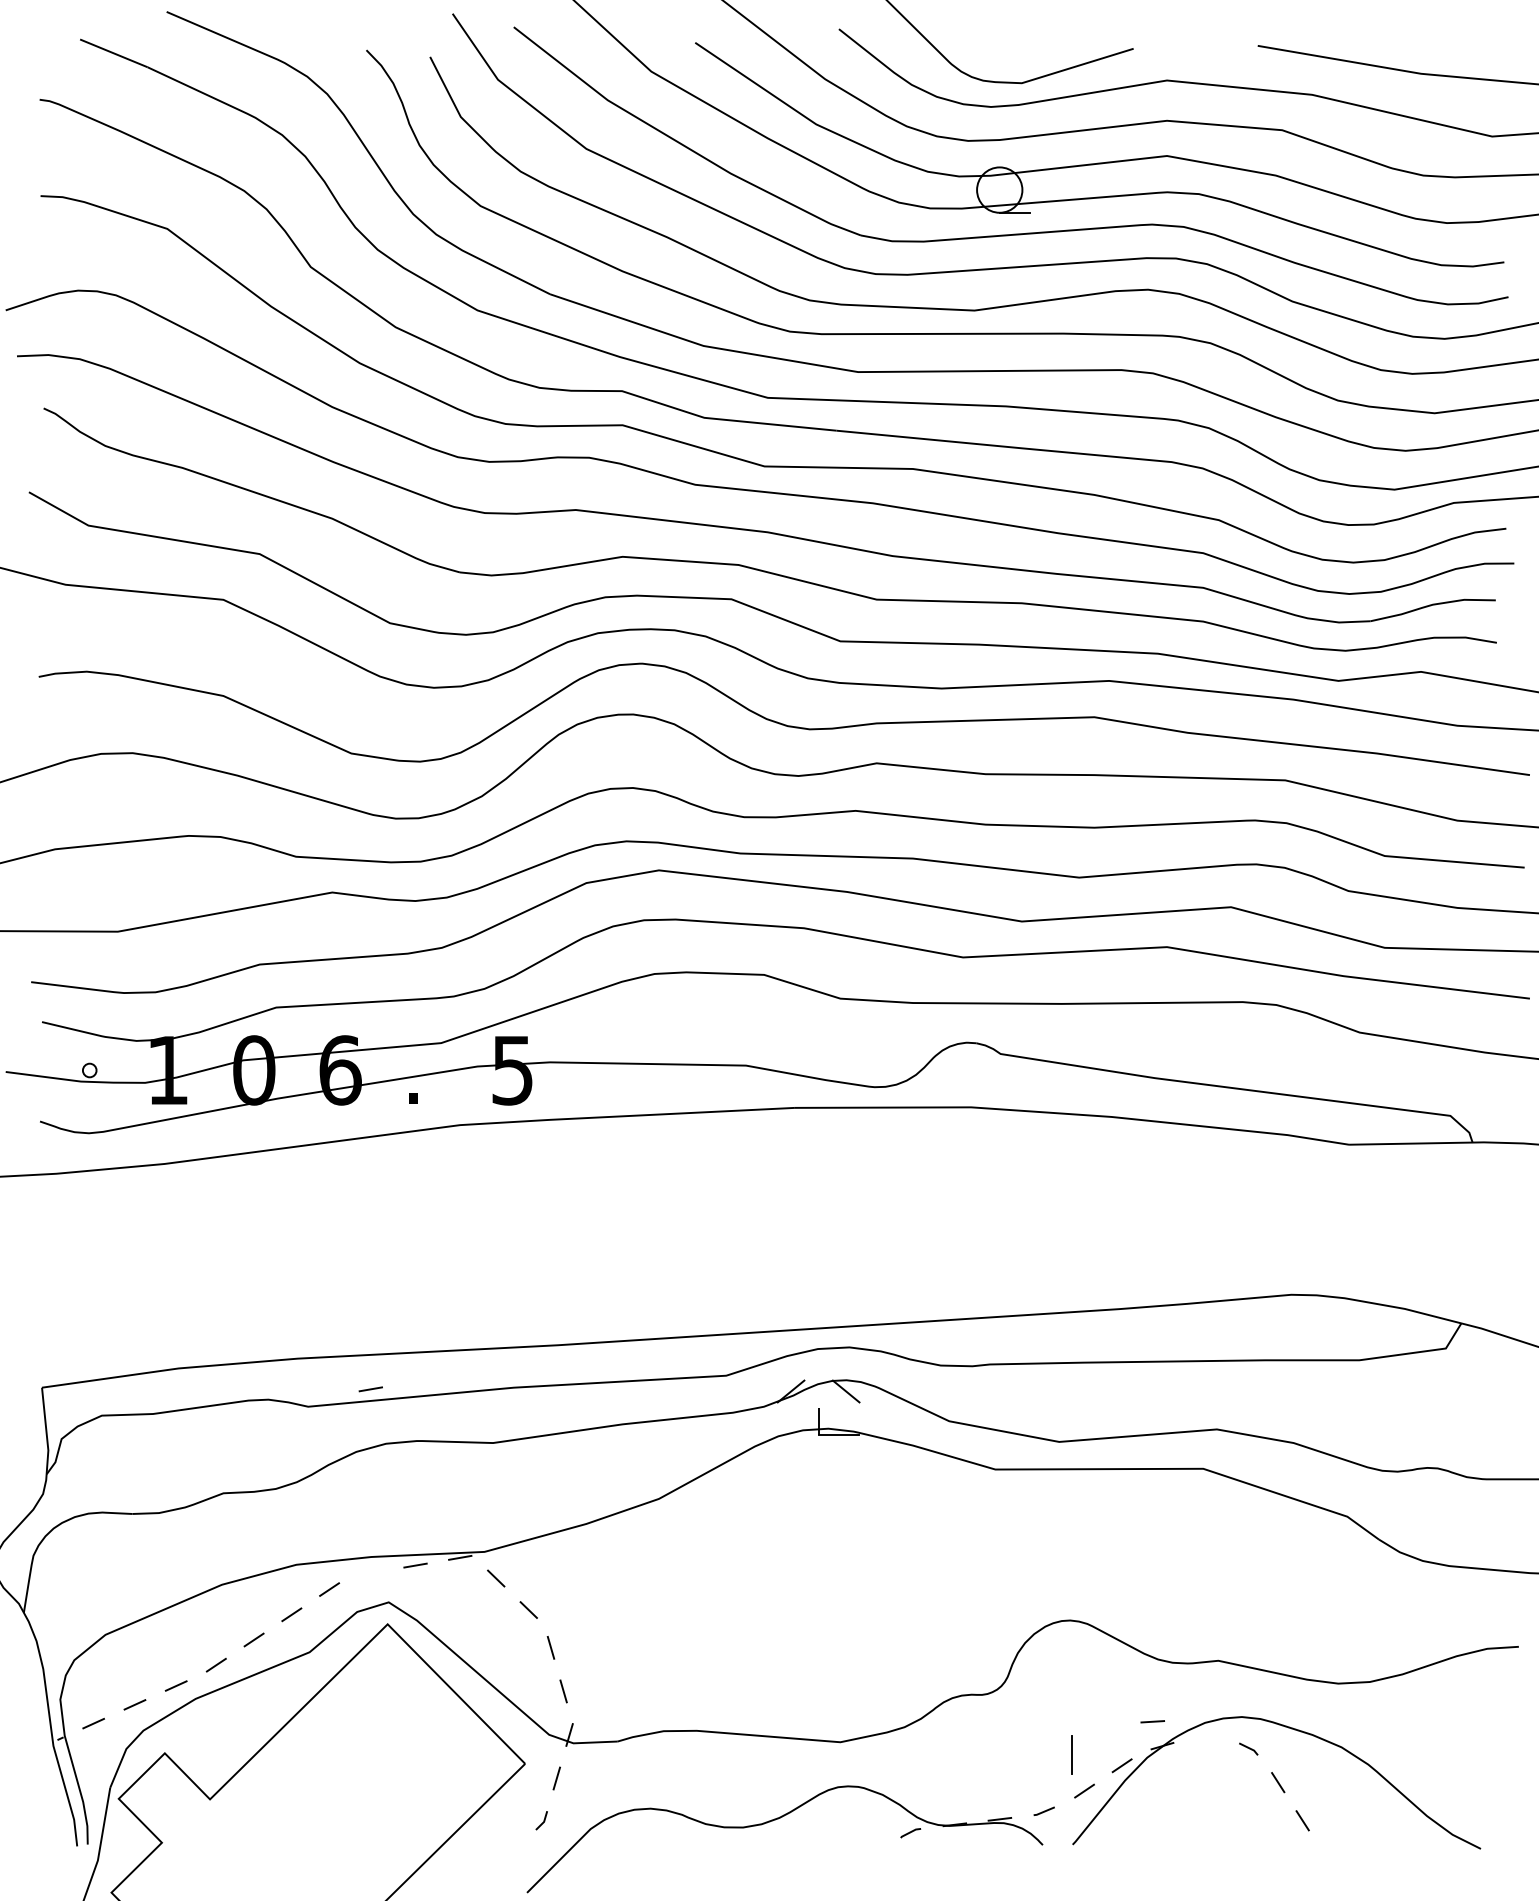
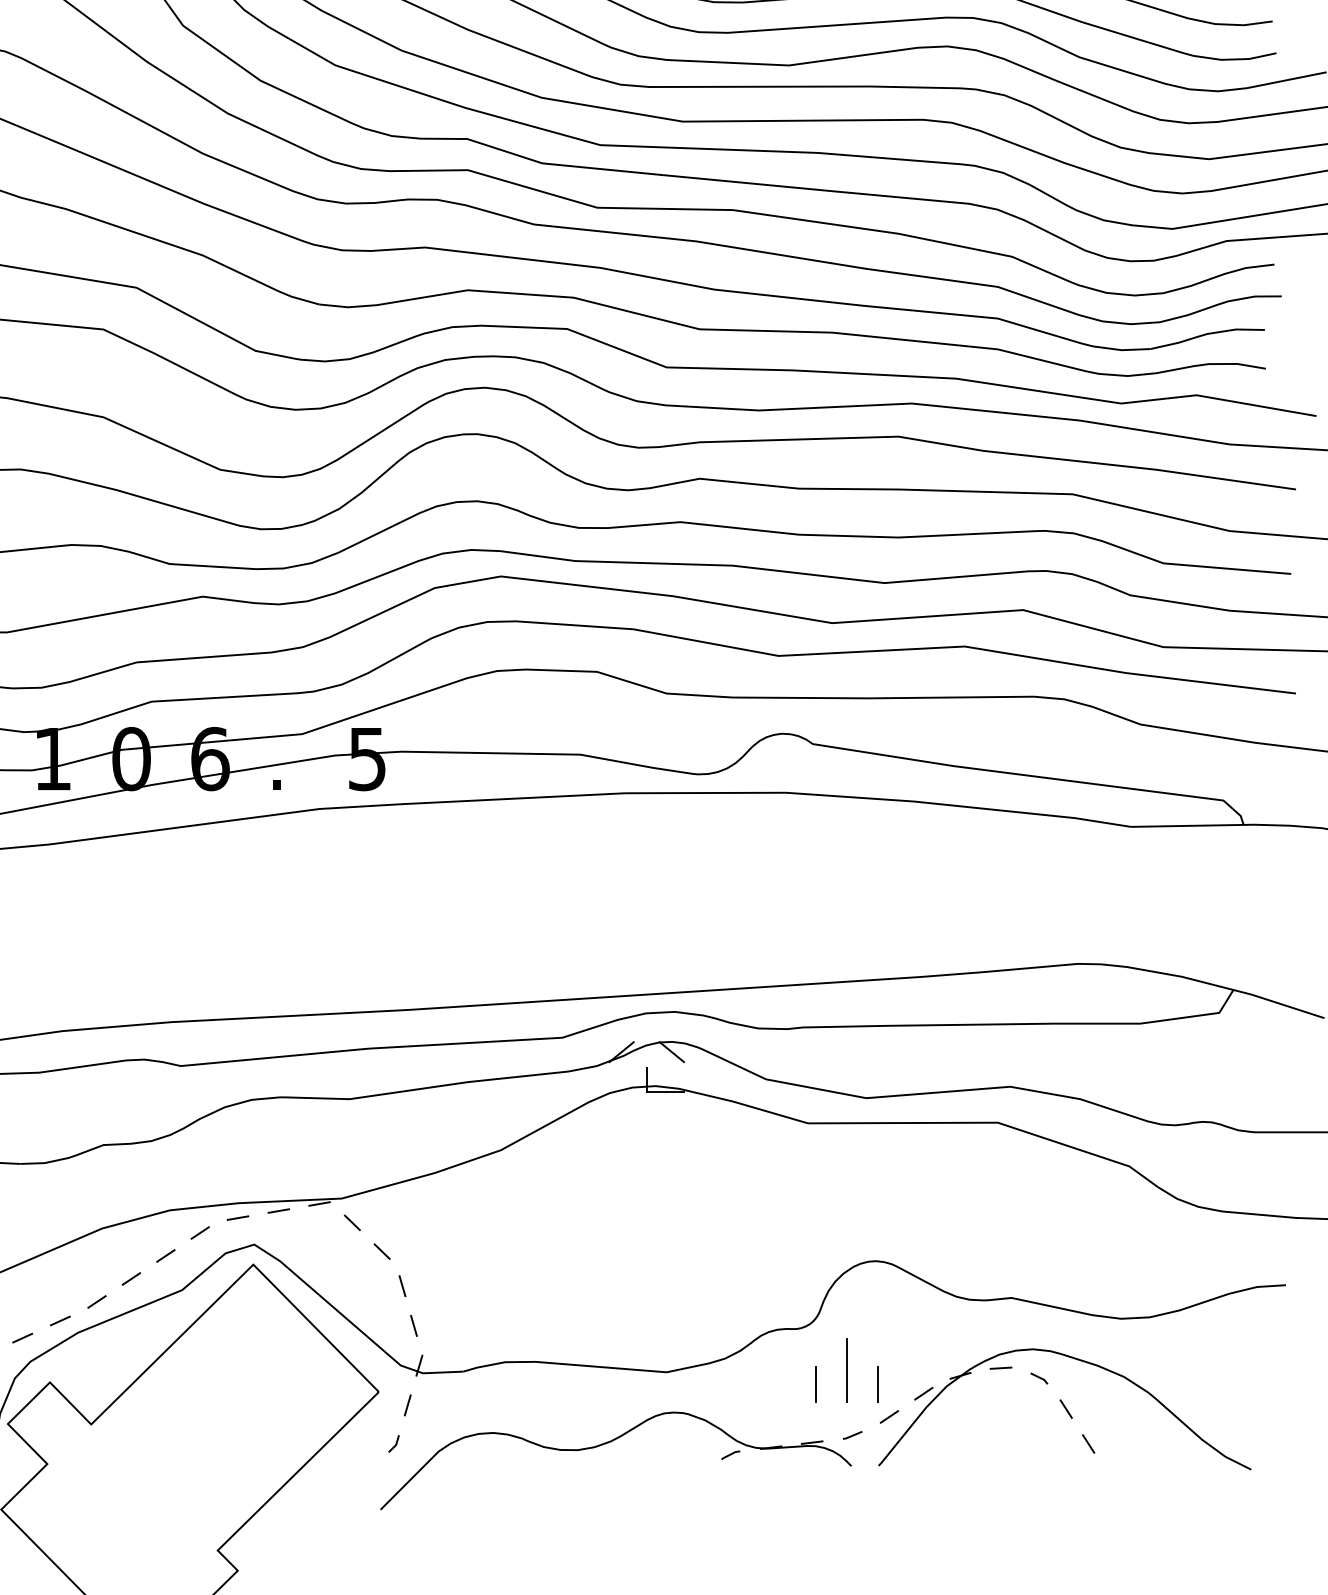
line: (370, 1389) -> (237, 1218), moved
line: (1152, 1721) -> (1000, 1367), moved
line: (1037, 1740) -> (846, 1370), added
line: (1003, 1754) -> (815, 1383), added

